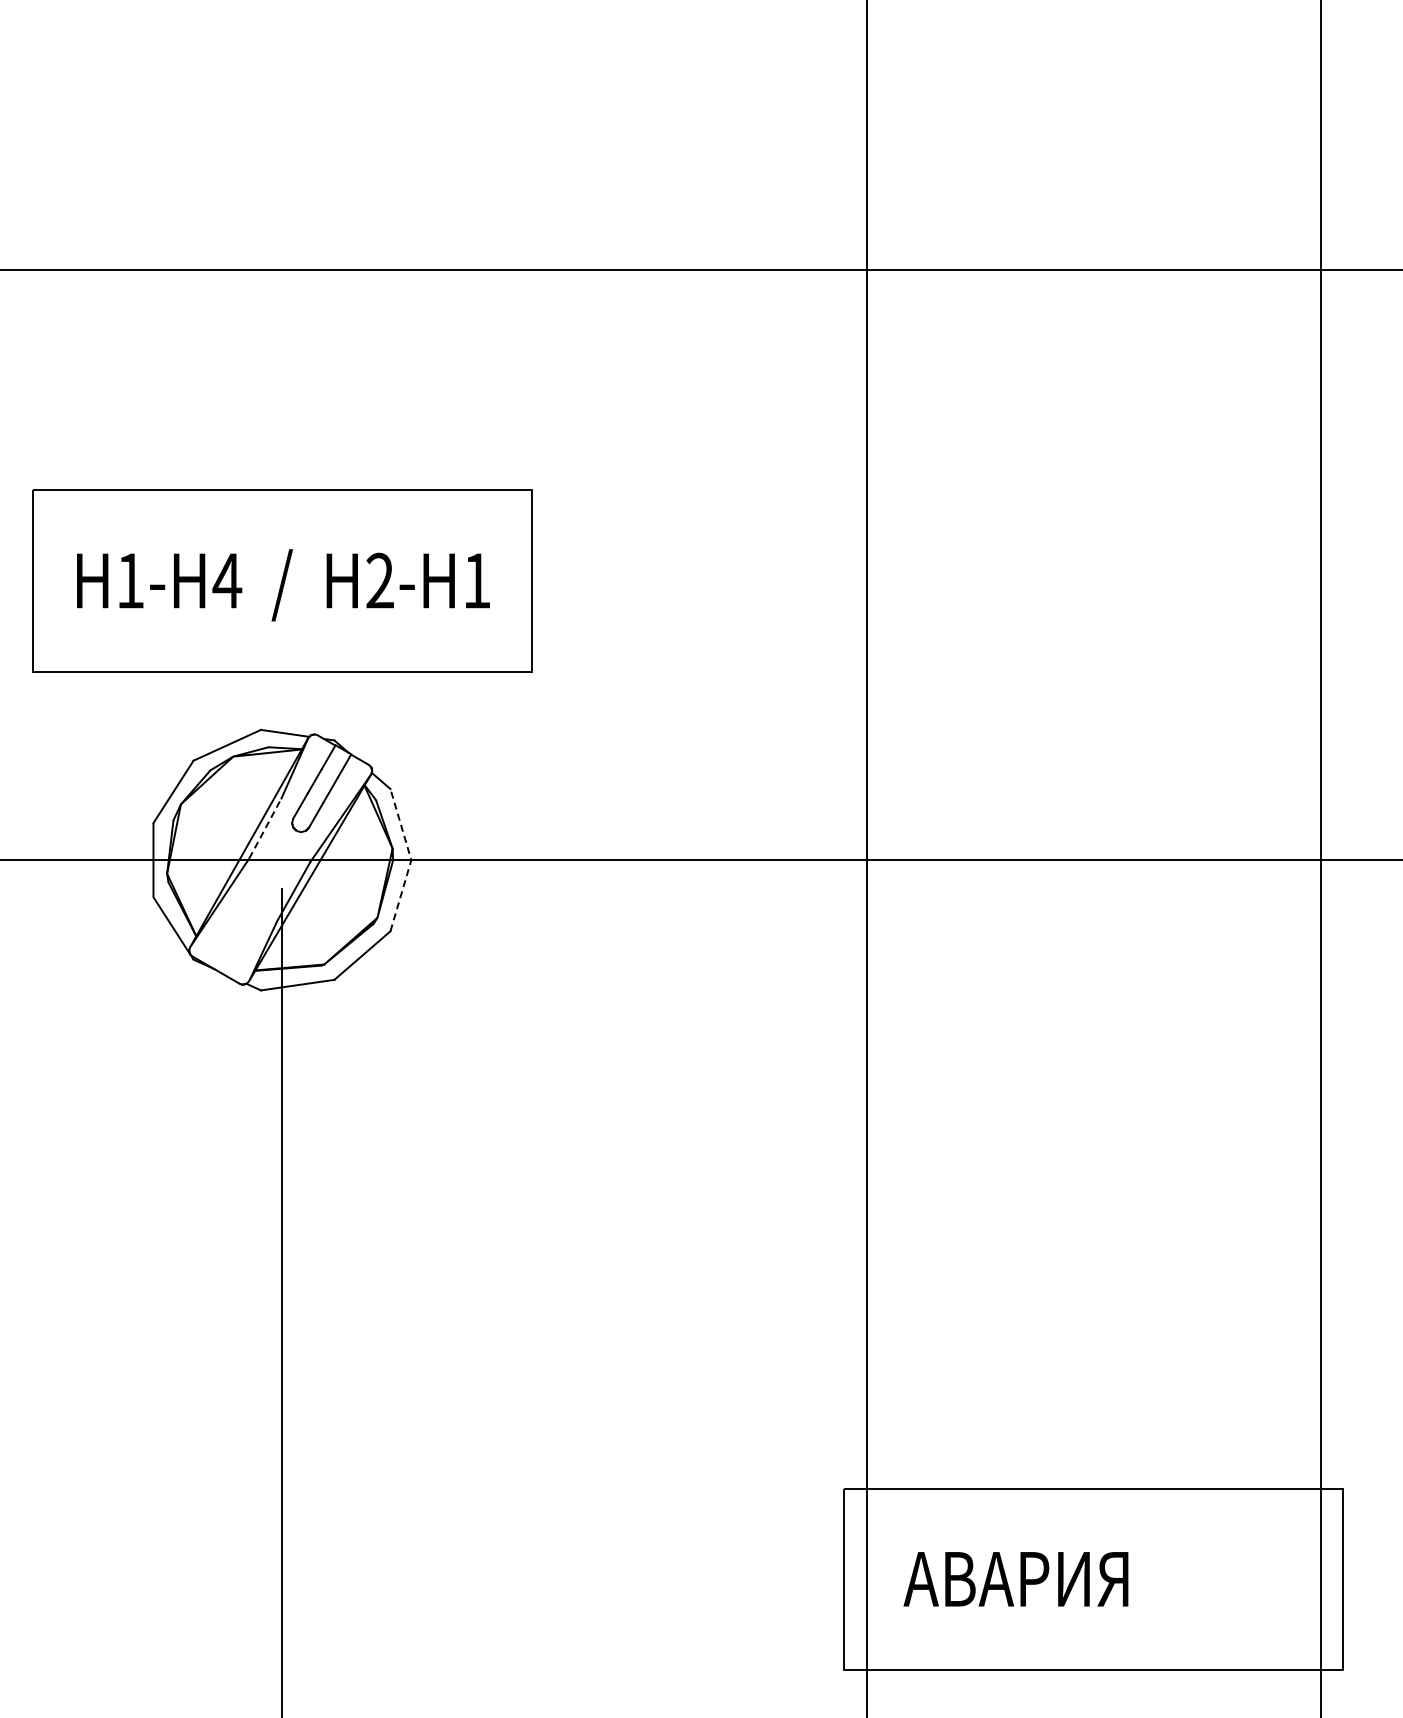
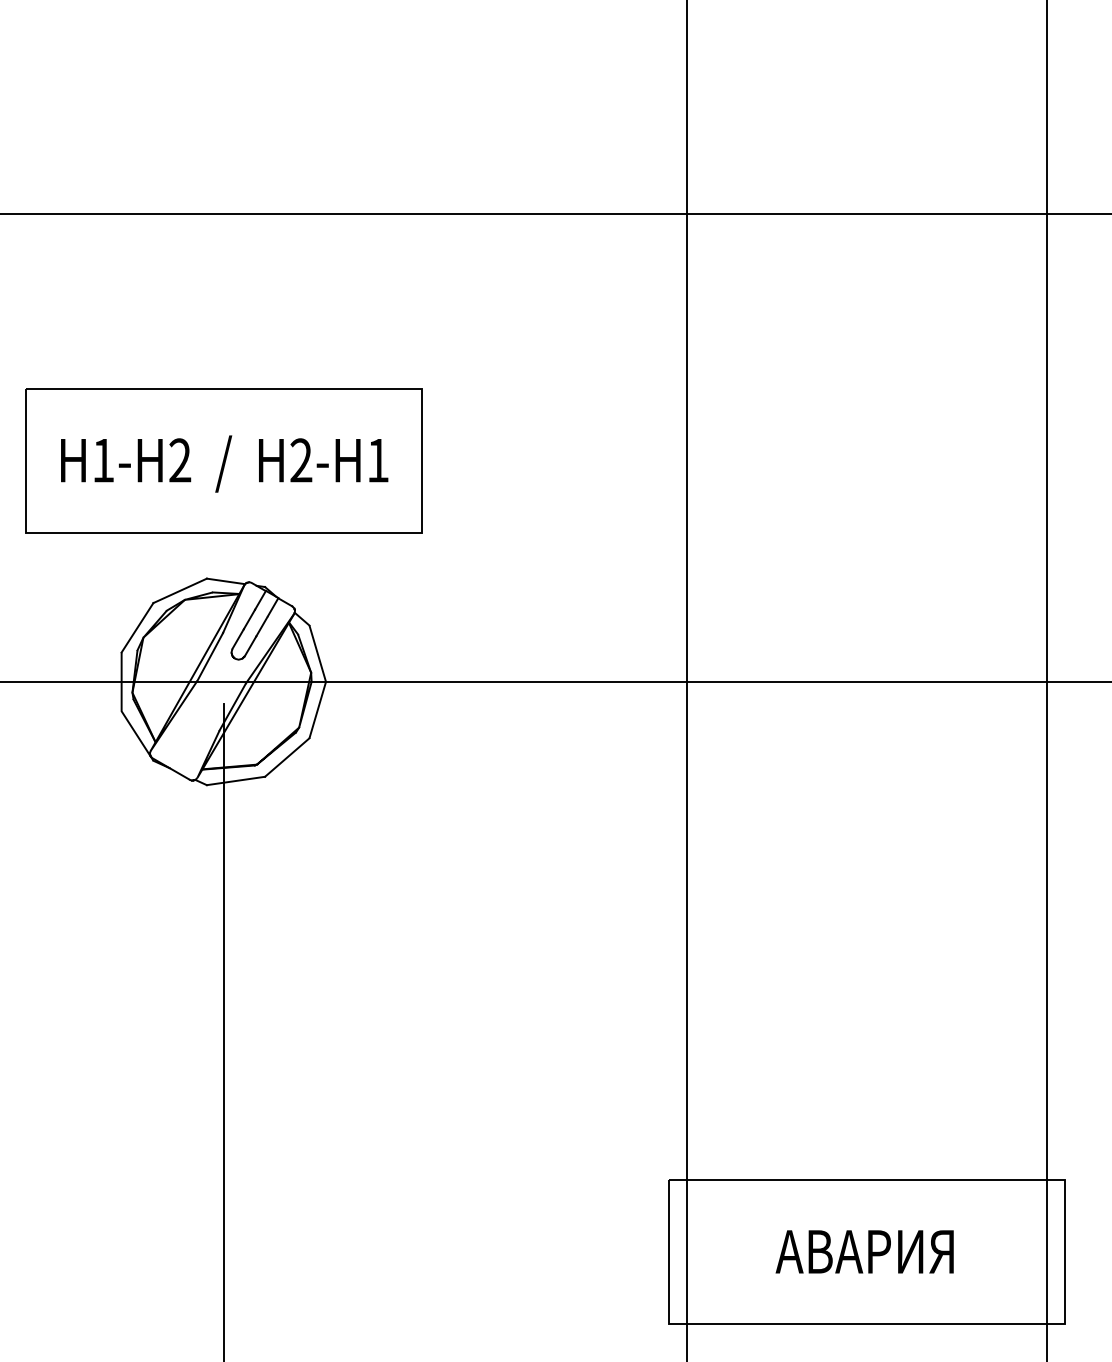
text: (227, 580) -> (180, 460), 4 -> 2
line: (265, 828) -> (210, 656), dashed -> solid
line: (411, 860) -> (326, 682), dashed -> solid
text: (1015, 1579) -> (864, 1252), moved

